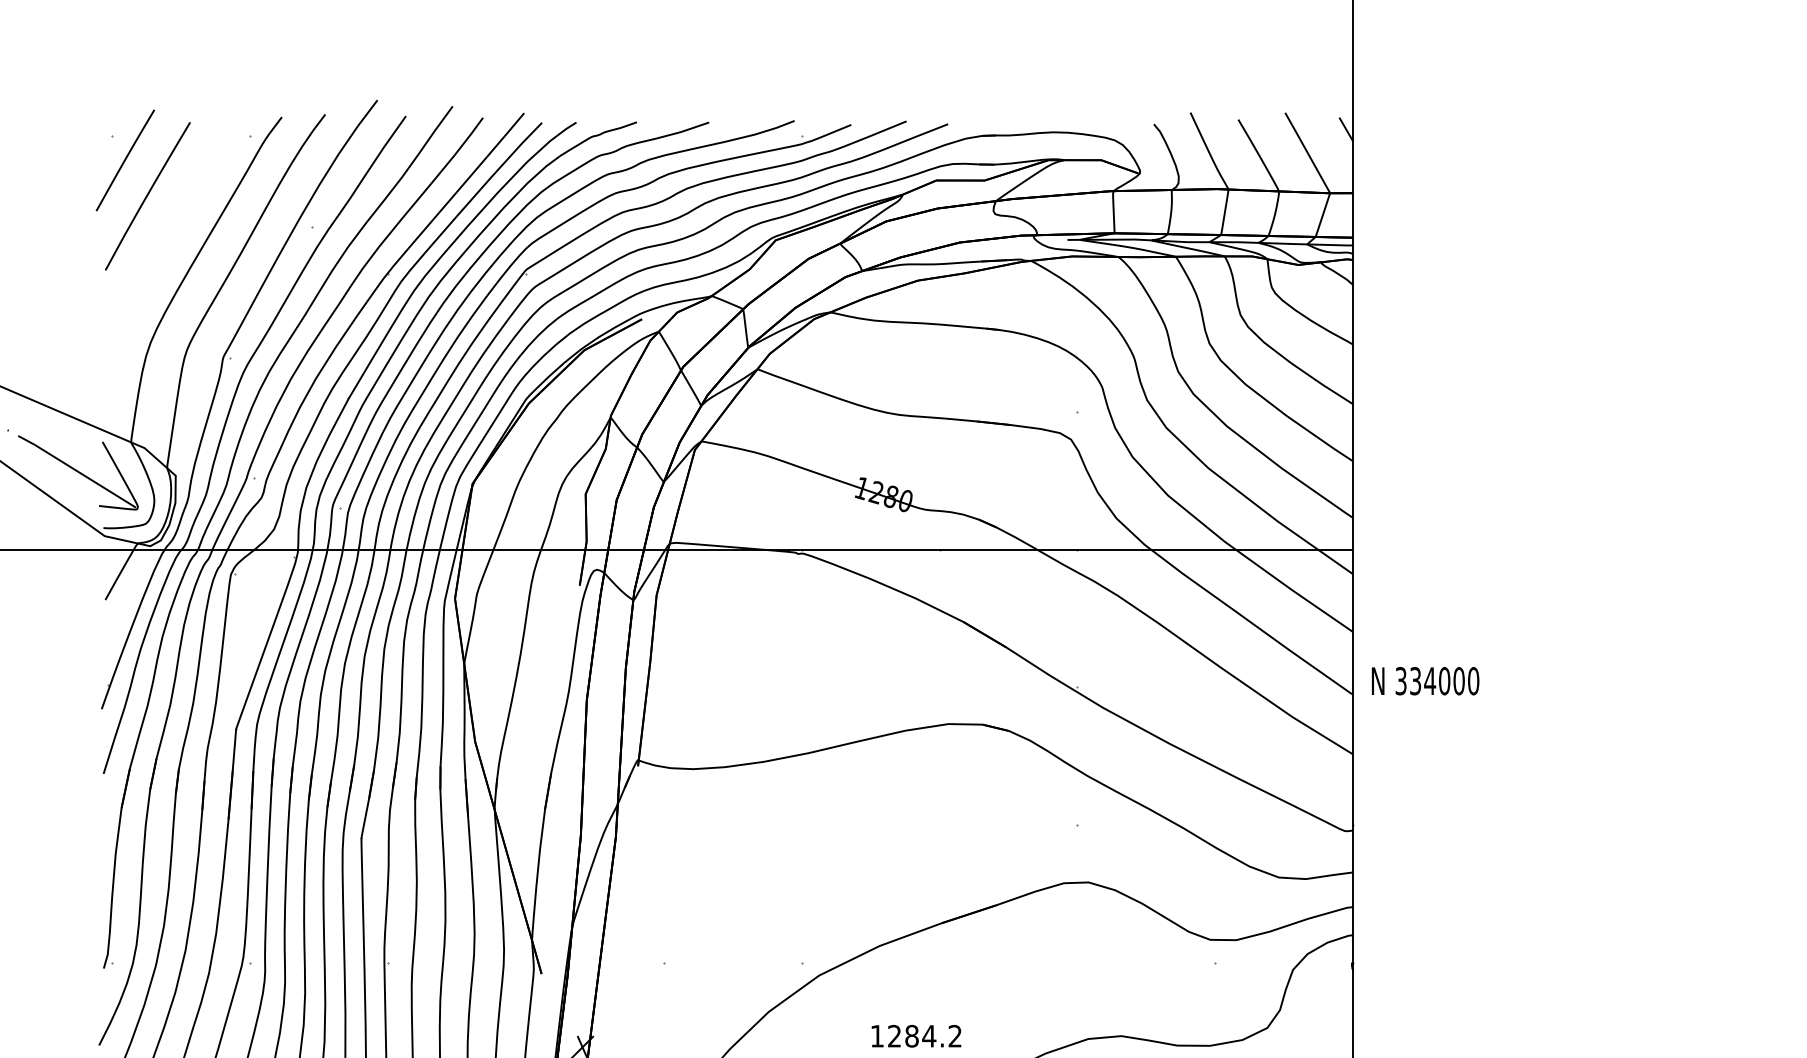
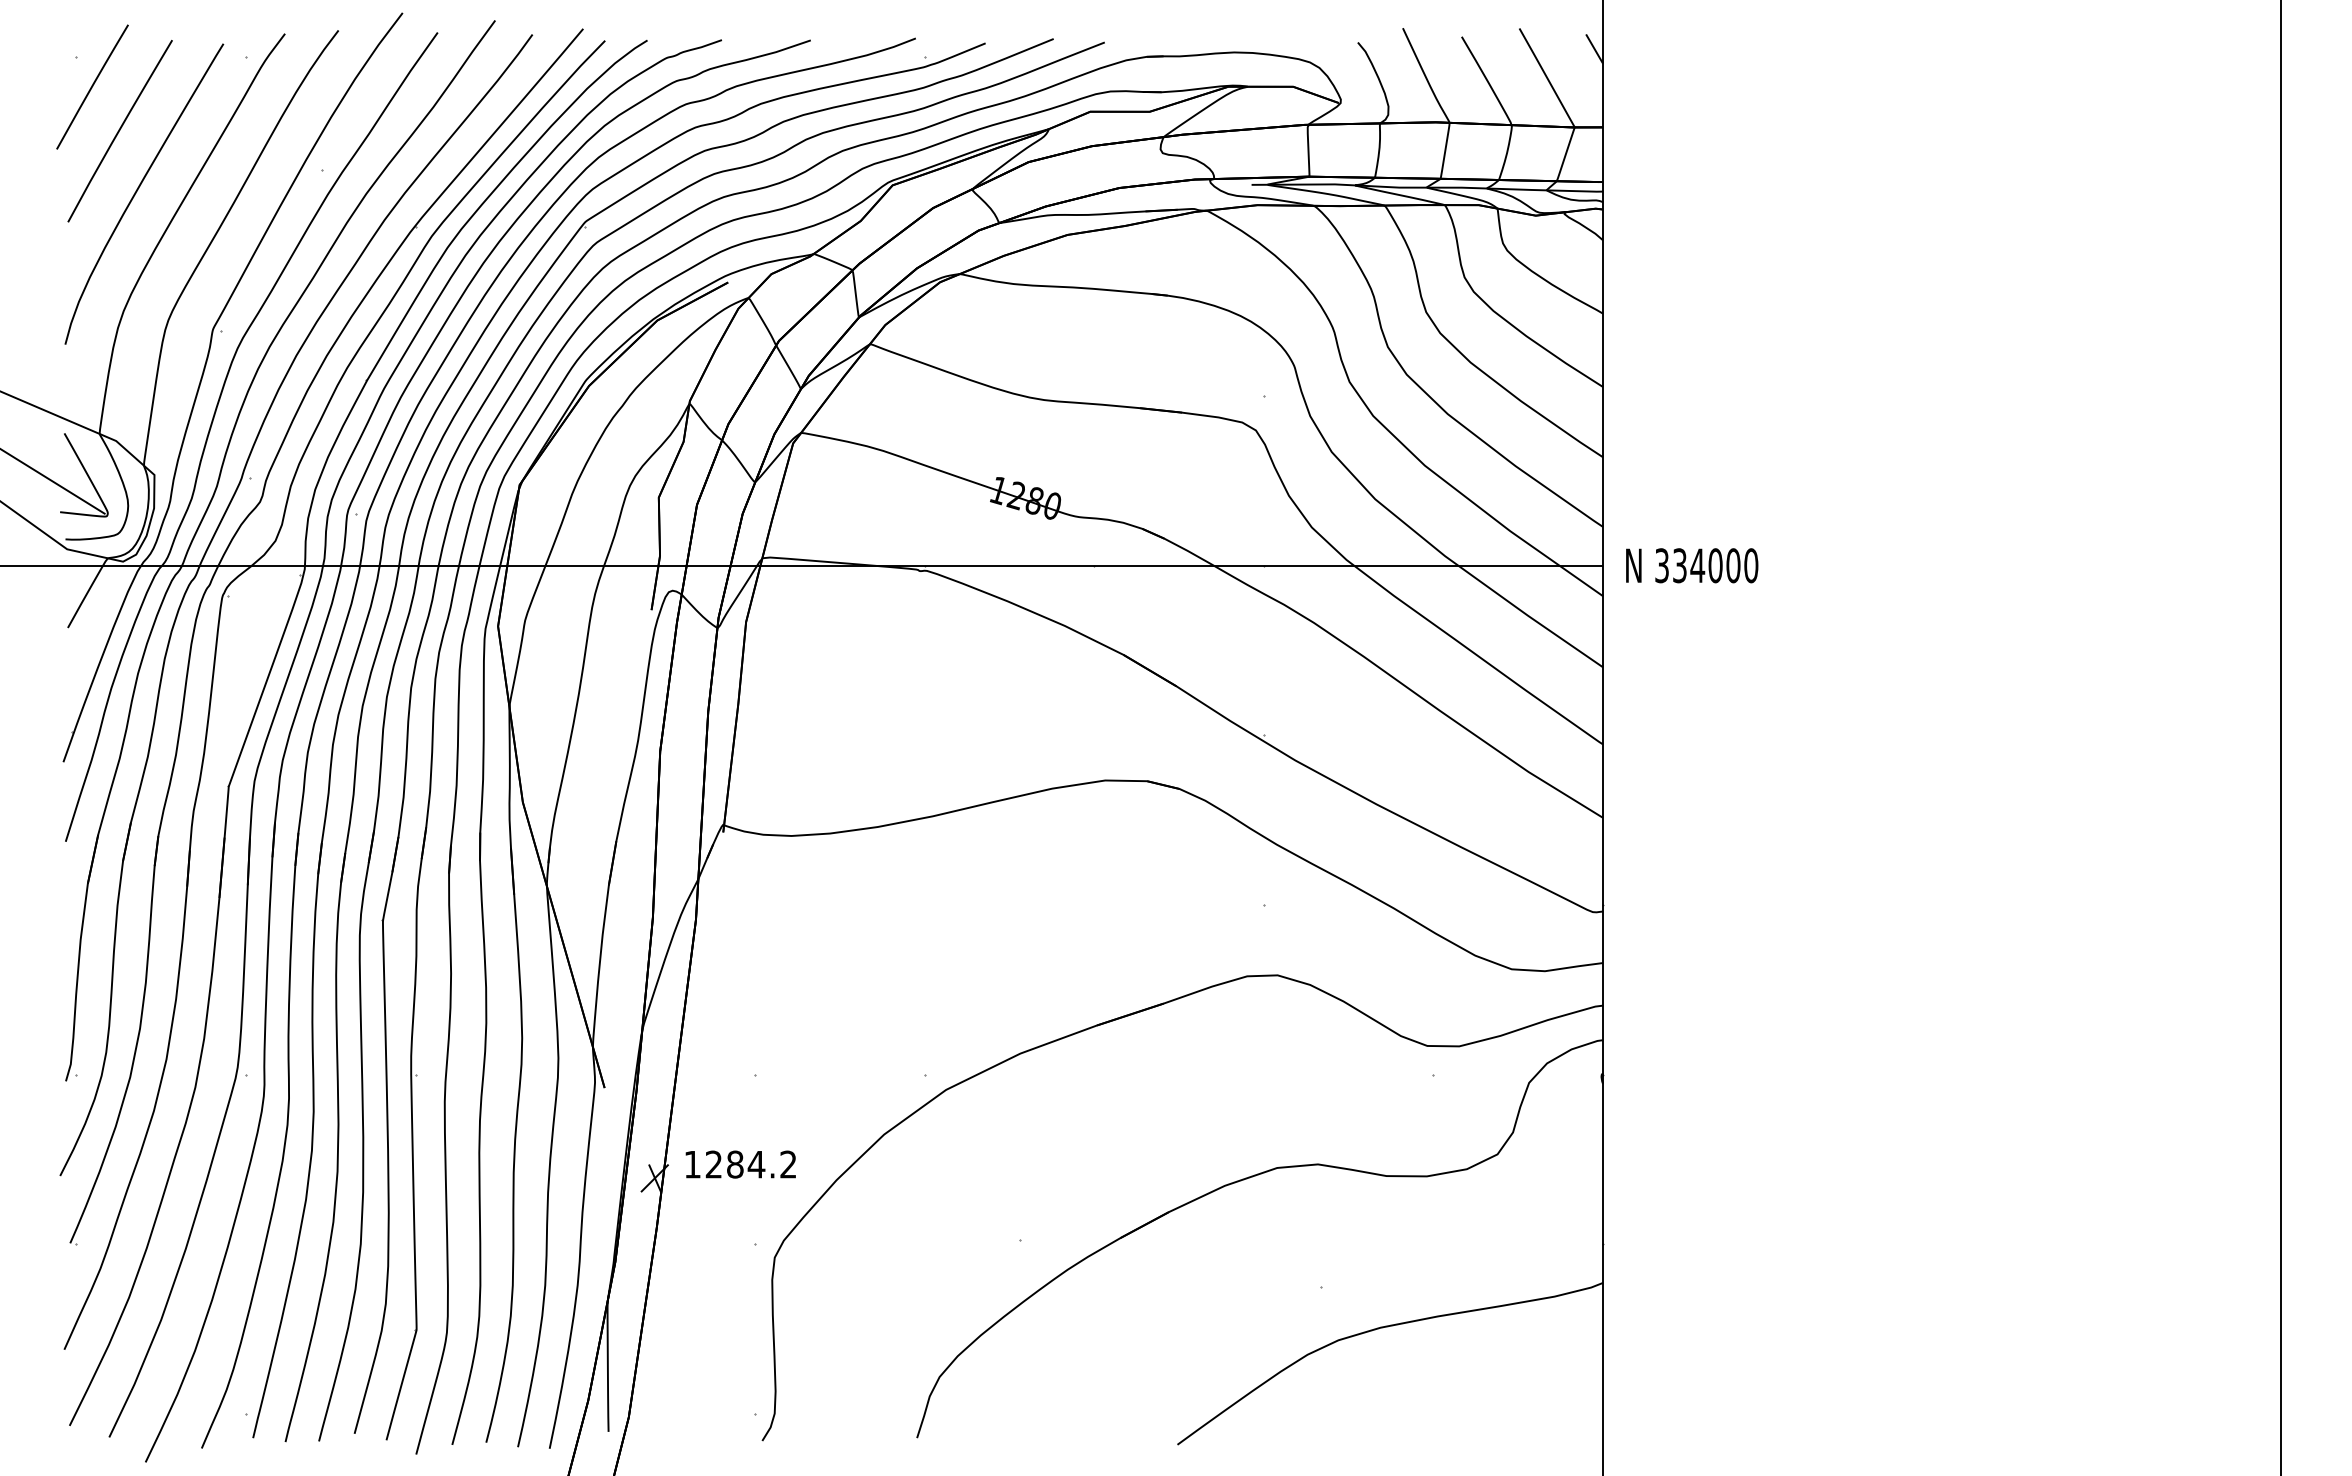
curve: (163, 242) -> (139, 188), added
text: (1425, 680) -> (1692, 565), moved
text: (916, 1036) -> (740, 1164), moved

